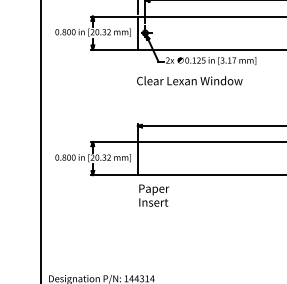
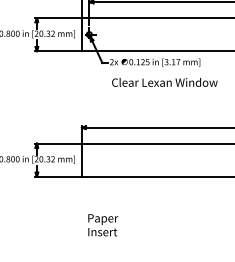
text: (189, 80) -> (164, 82), moved
text: (154, 195) -> (103, 225), moved

